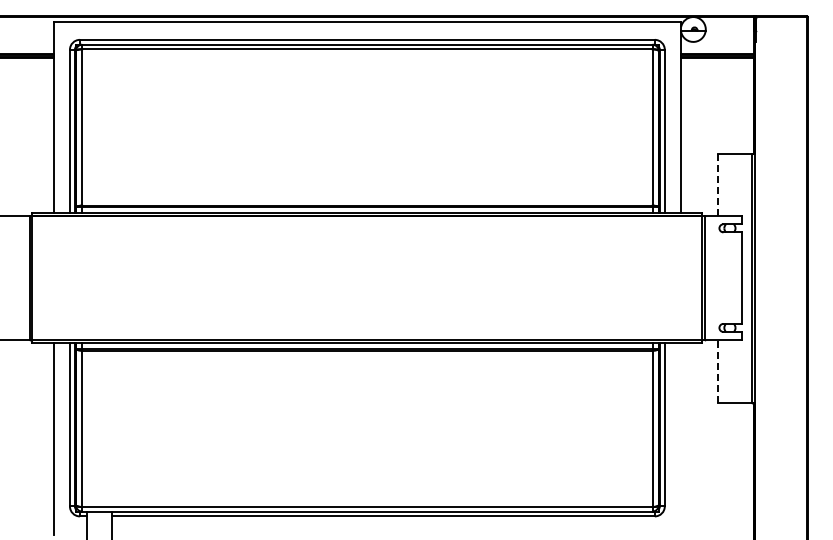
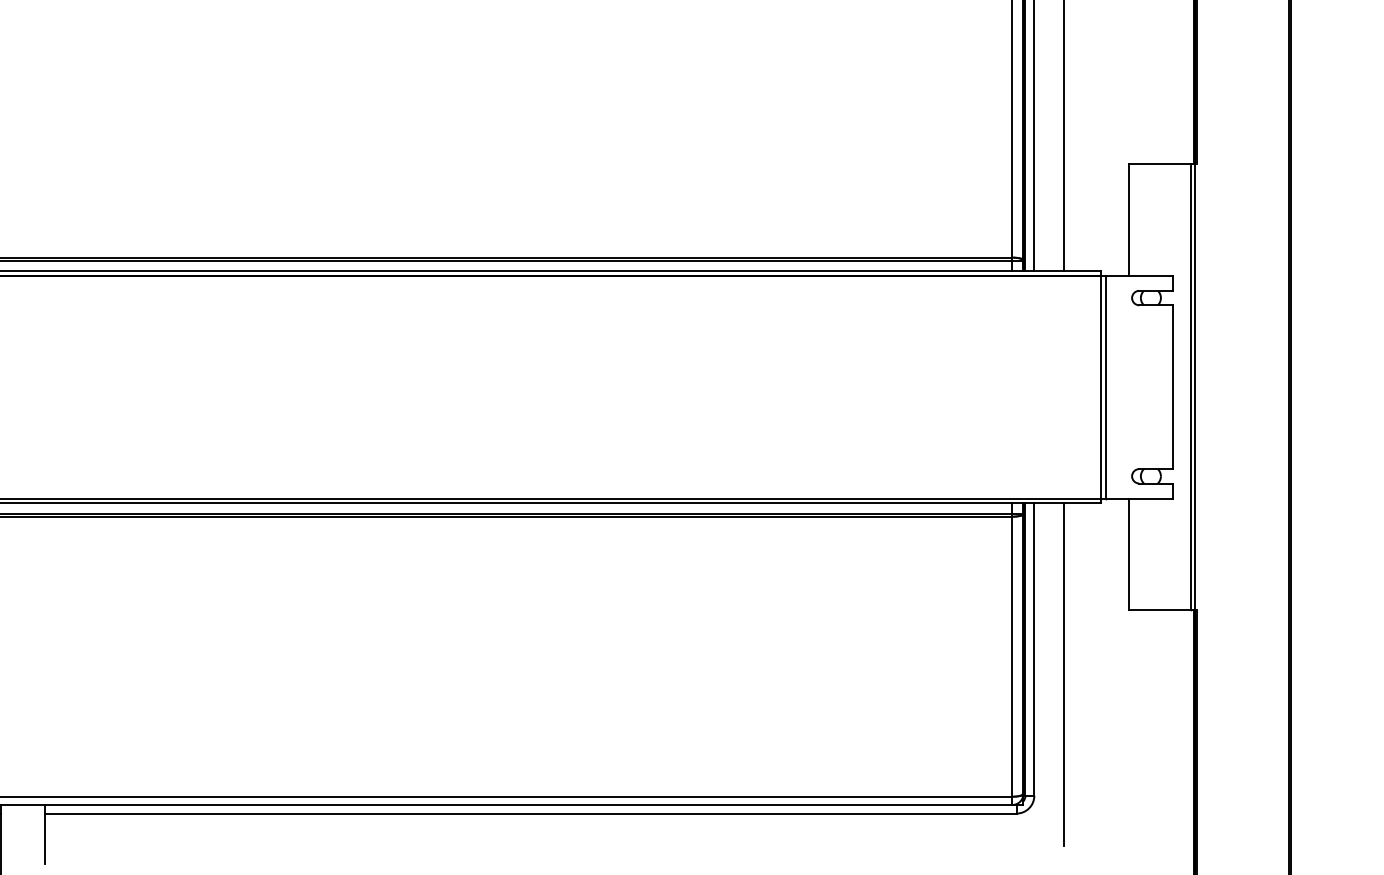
line: (717, 184) -> (1128, 219), dashed -> solid
line: (717, 371) -> (1128, 554), dashed -> solid
line: (681, 438) -> (1064, 674), added

